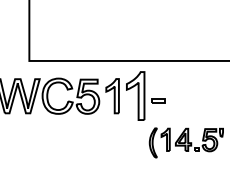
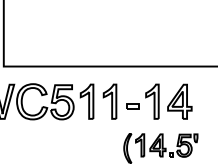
part: (135, 96) -> (109, 102), size x0.71
part: (194, 96) -> (168, 102), added

